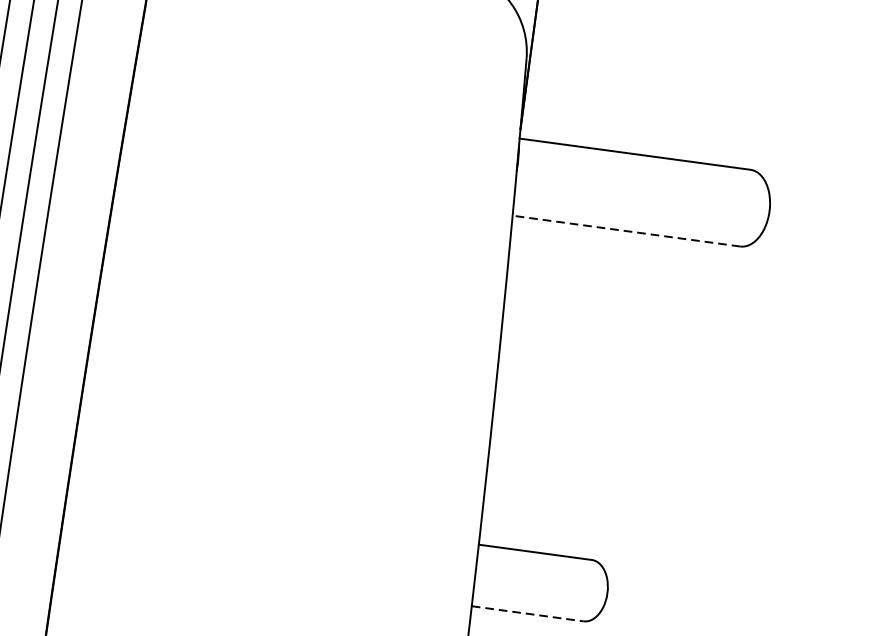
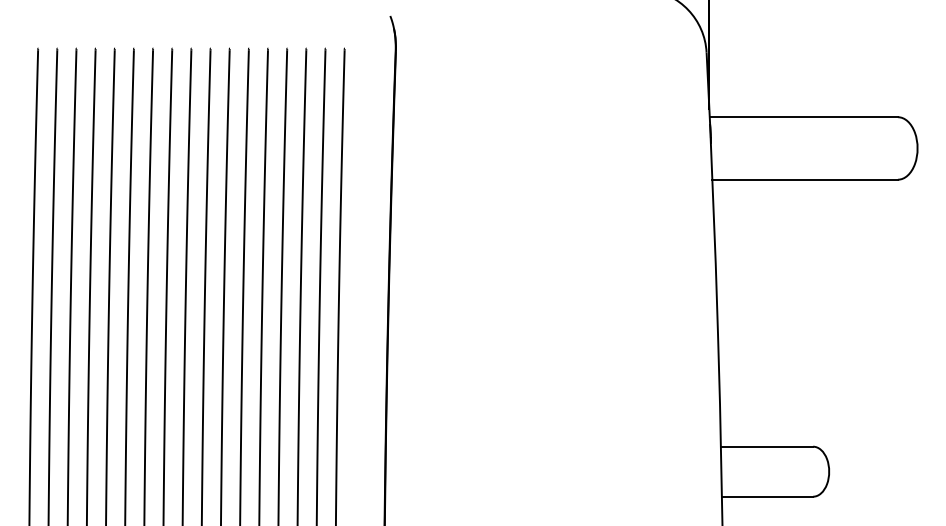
line: (626, 230) -> (805, 179), dashed -> solid
line: (527, 613) -> (767, 496), dashed -> solid

